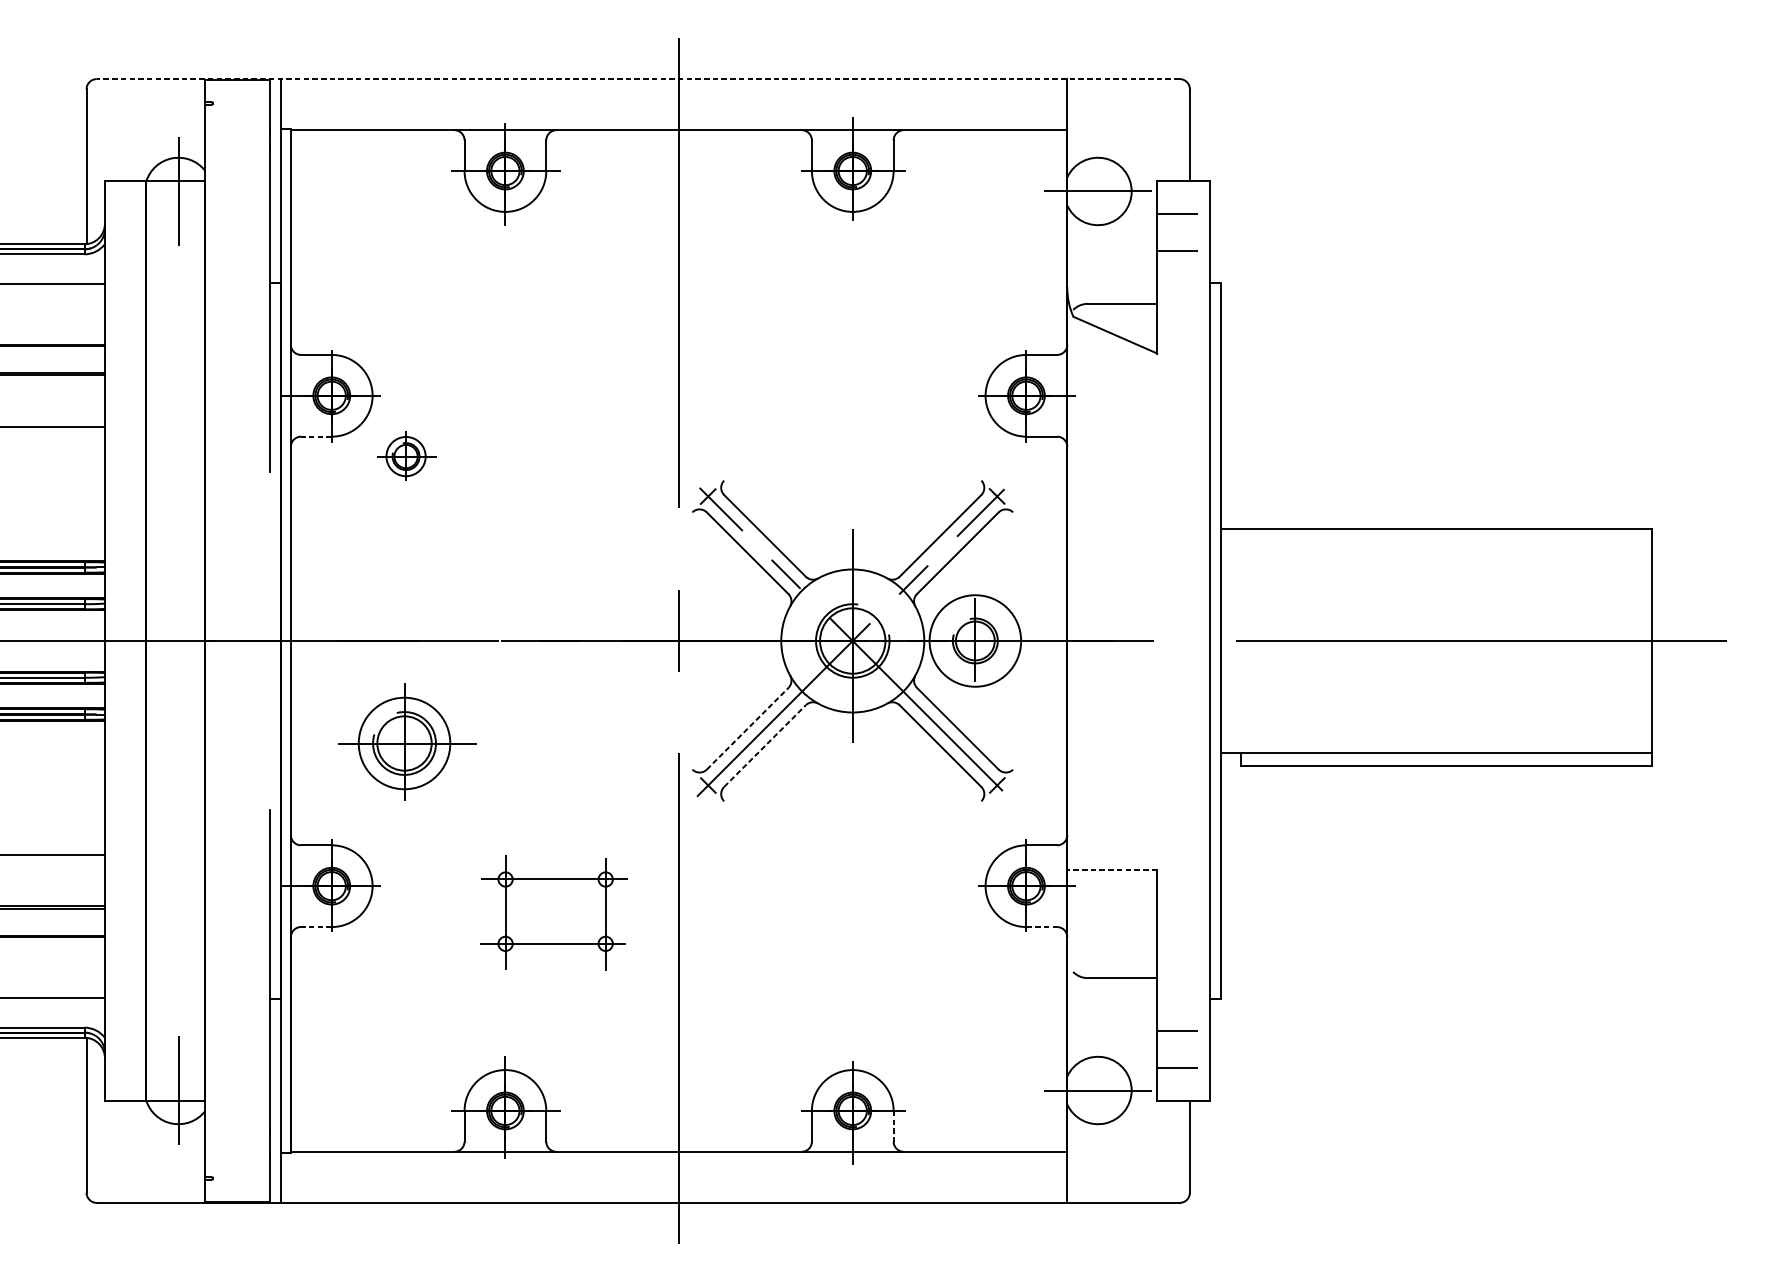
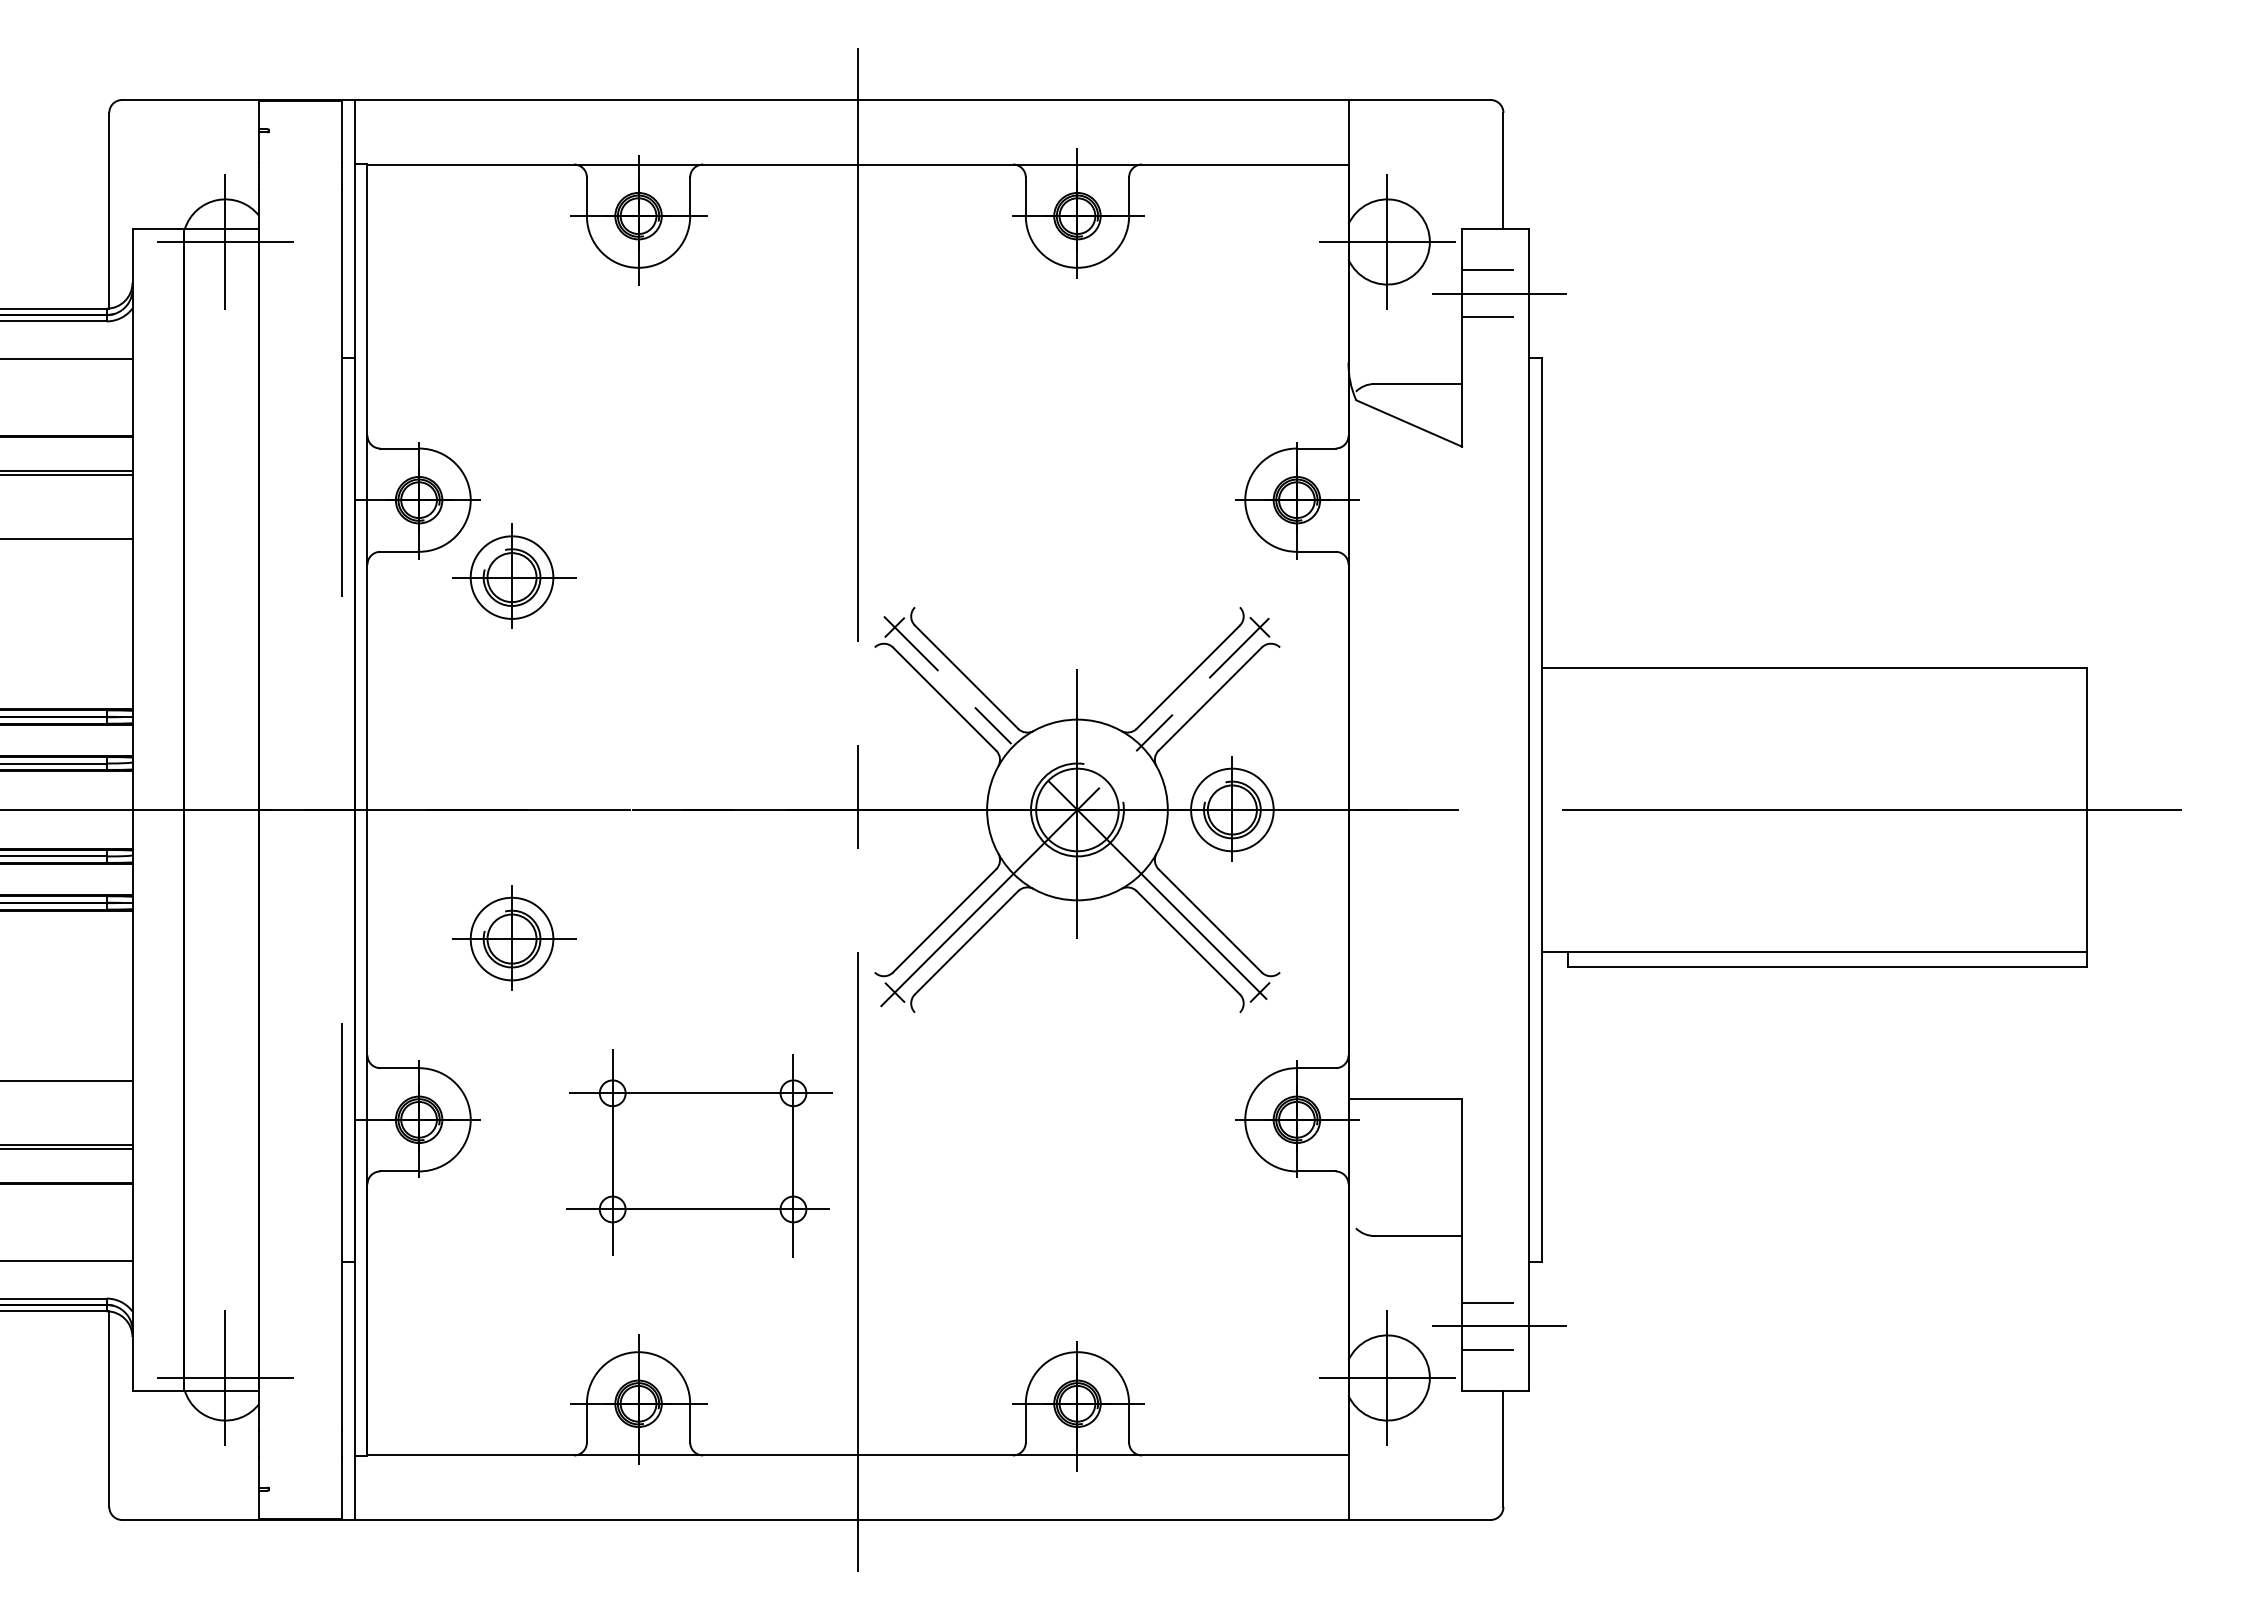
line: (637, 79) -> (805, 100), dashed -> solid
line: (178, 191) -> (225, 242), added
line: (1098, 191) -> (1387, 241), added
line: (1186, 232) -> (1499, 293), added
line: (316, 436) -> (399, 551), dashed -> solid
part: (407, 455) -> (514, 575), size x1.67
circle: (975, 640) -> (1232, 809), size x0.71
line: (747, 728) -> (944, 920), dashed -> solid
part: (407, 741) -> (514, 937), size x0.71
line: (764, 745) -> (966, 942), dashed -> solid
line: (1112, 870) -> (1405, 1099), dashed -> solid
part: (553, 912) -> (699, 1153), size x1.43
line: (316, 927) -> (399, 1171), dashed -> solid
line: (1041, 927) -> (1316, 1171), dashed -> solid
line: (1186, 1049) -> (1499, 1326), added
line: (178, 1090) -> (225, 1377), added
line: (1098, 1090) -> (1387, 1377), added
line: (893, 1126) -> (1129, 1423), dashed -> solid

